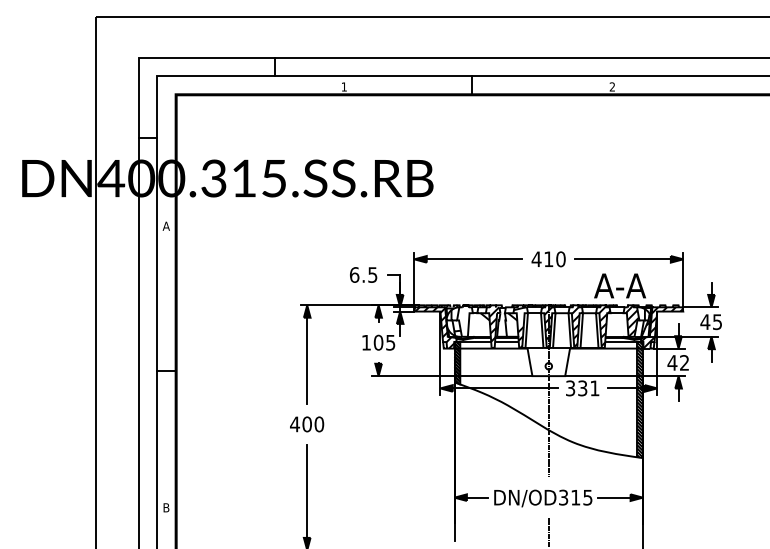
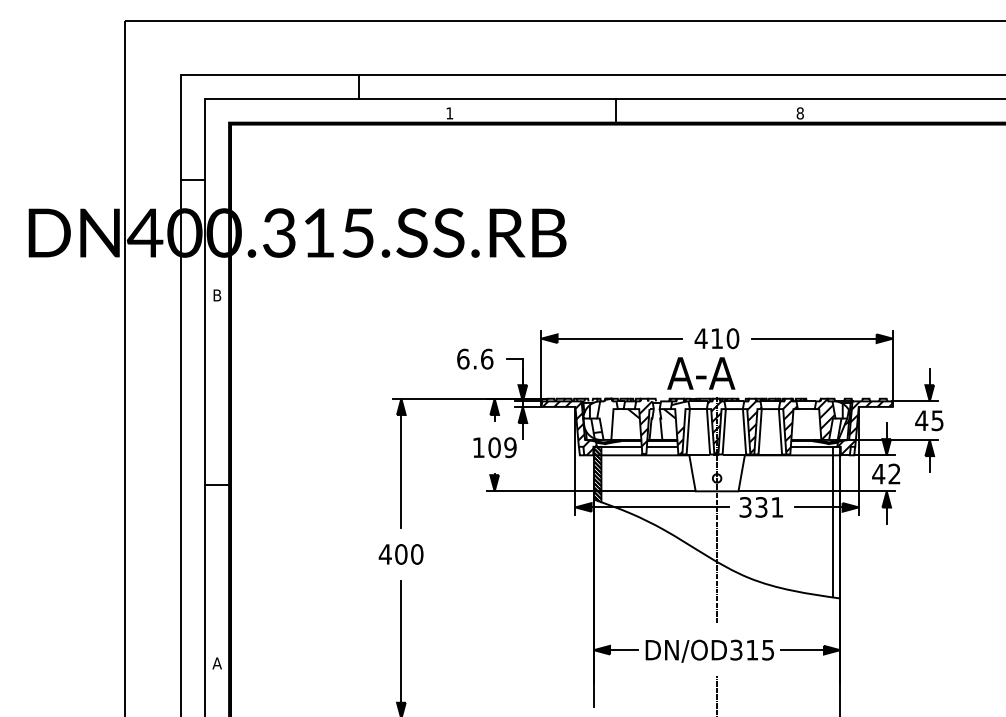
text: (611, 87) -> (799, 113), 2 -> 8
text: (165, 226) -> (216, 295), A -> B
text: (373, 274) -> (487, 358), 6.5 -> 6.6
text: (620, 285) -> (701, 373), moved
text: (390, 342) -> (510, 447), 105 -> 109
hatch: (640, 399) -> (836, 521), removed
text: (165, 507) -> (216, 663), B -> A

